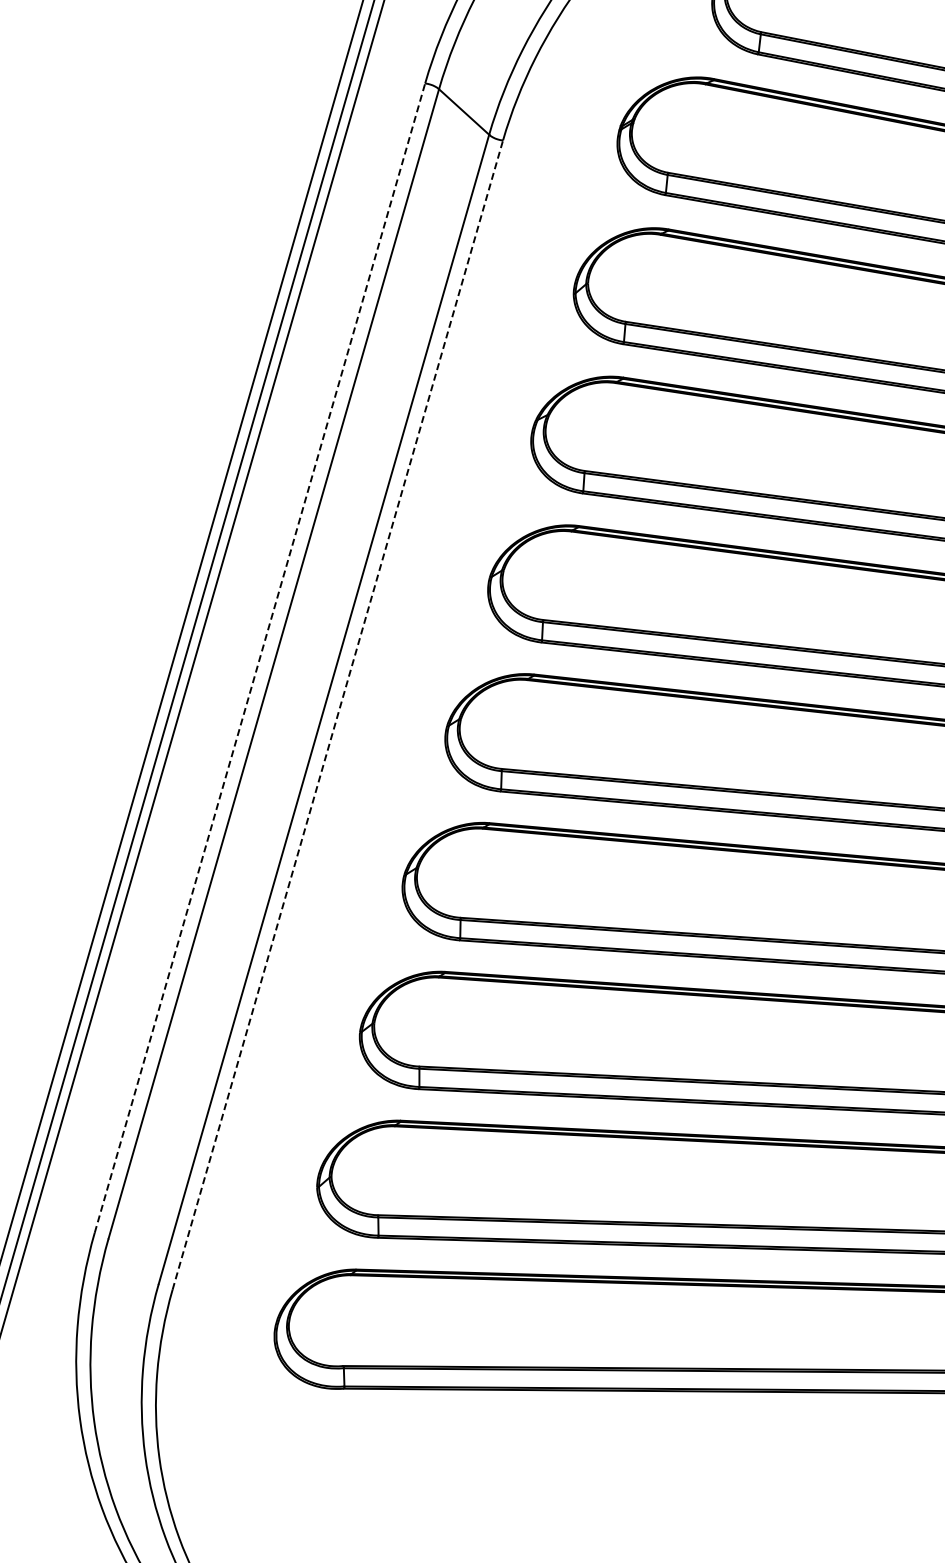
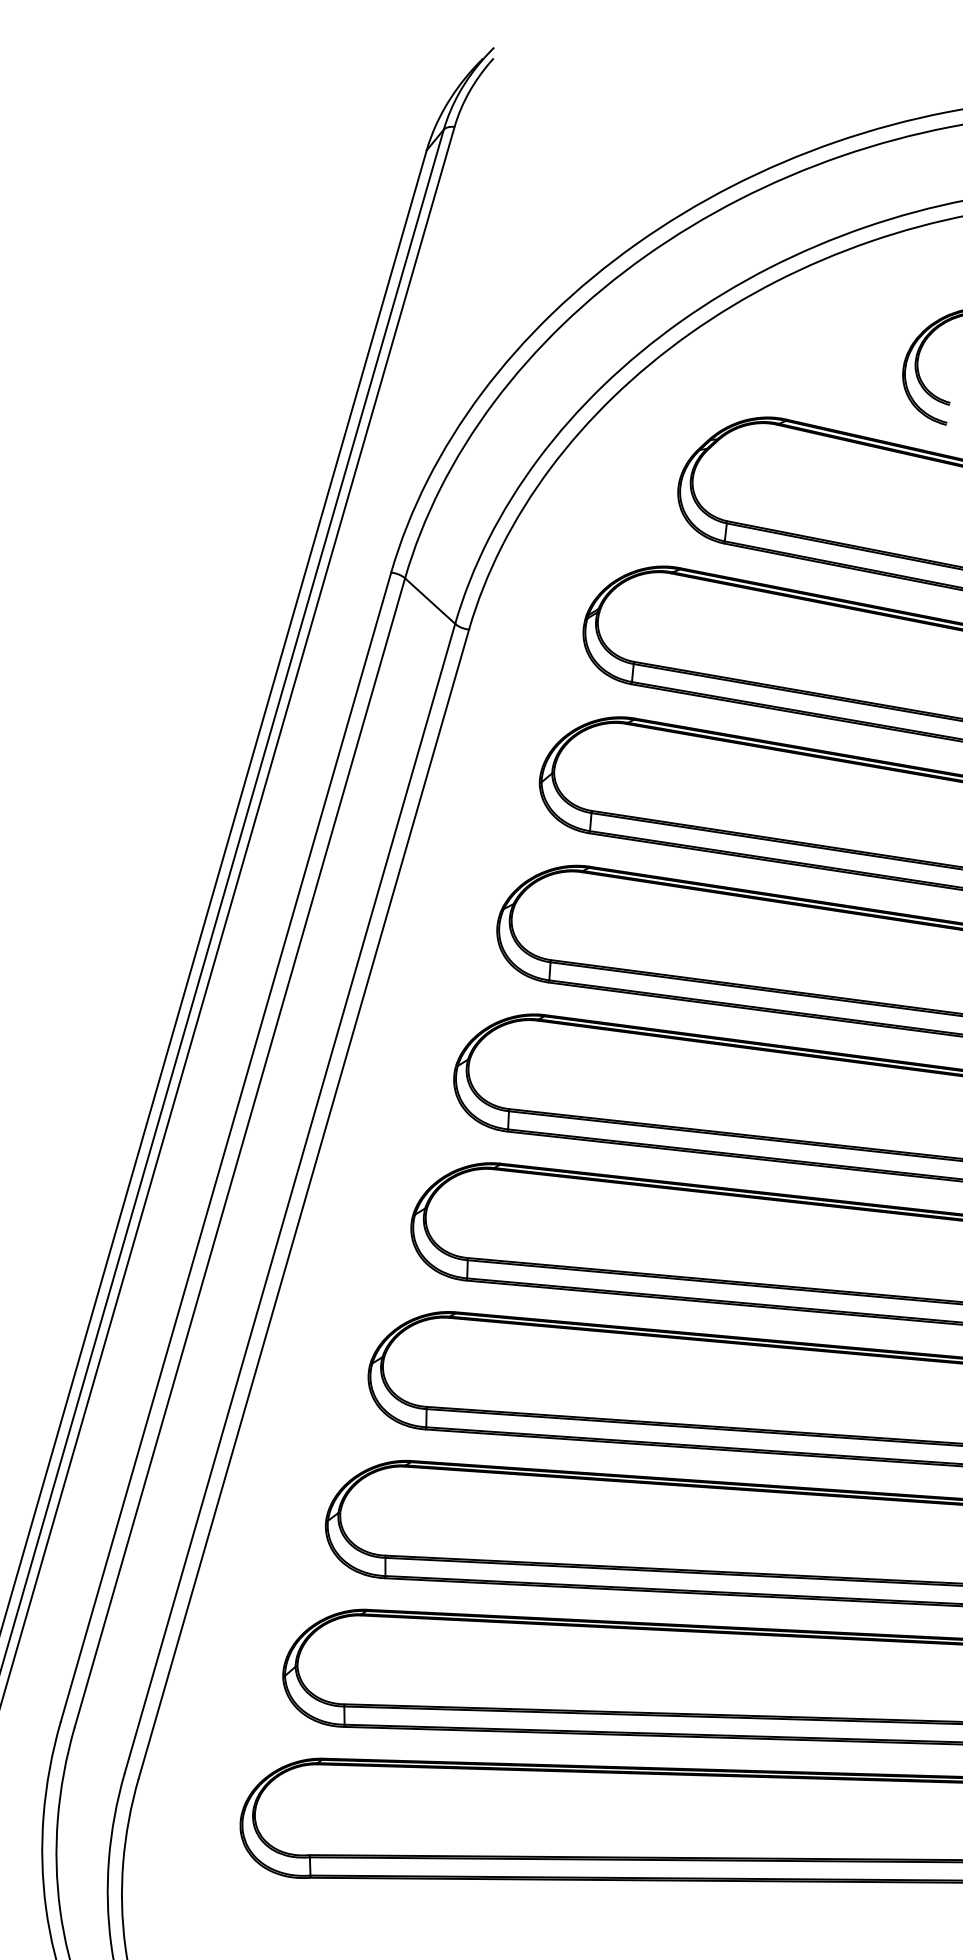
line: (260, 658) -> (226, 1147), dashed -> solid
line: (337, 715) -> (303, 1204), dashed -> solid

